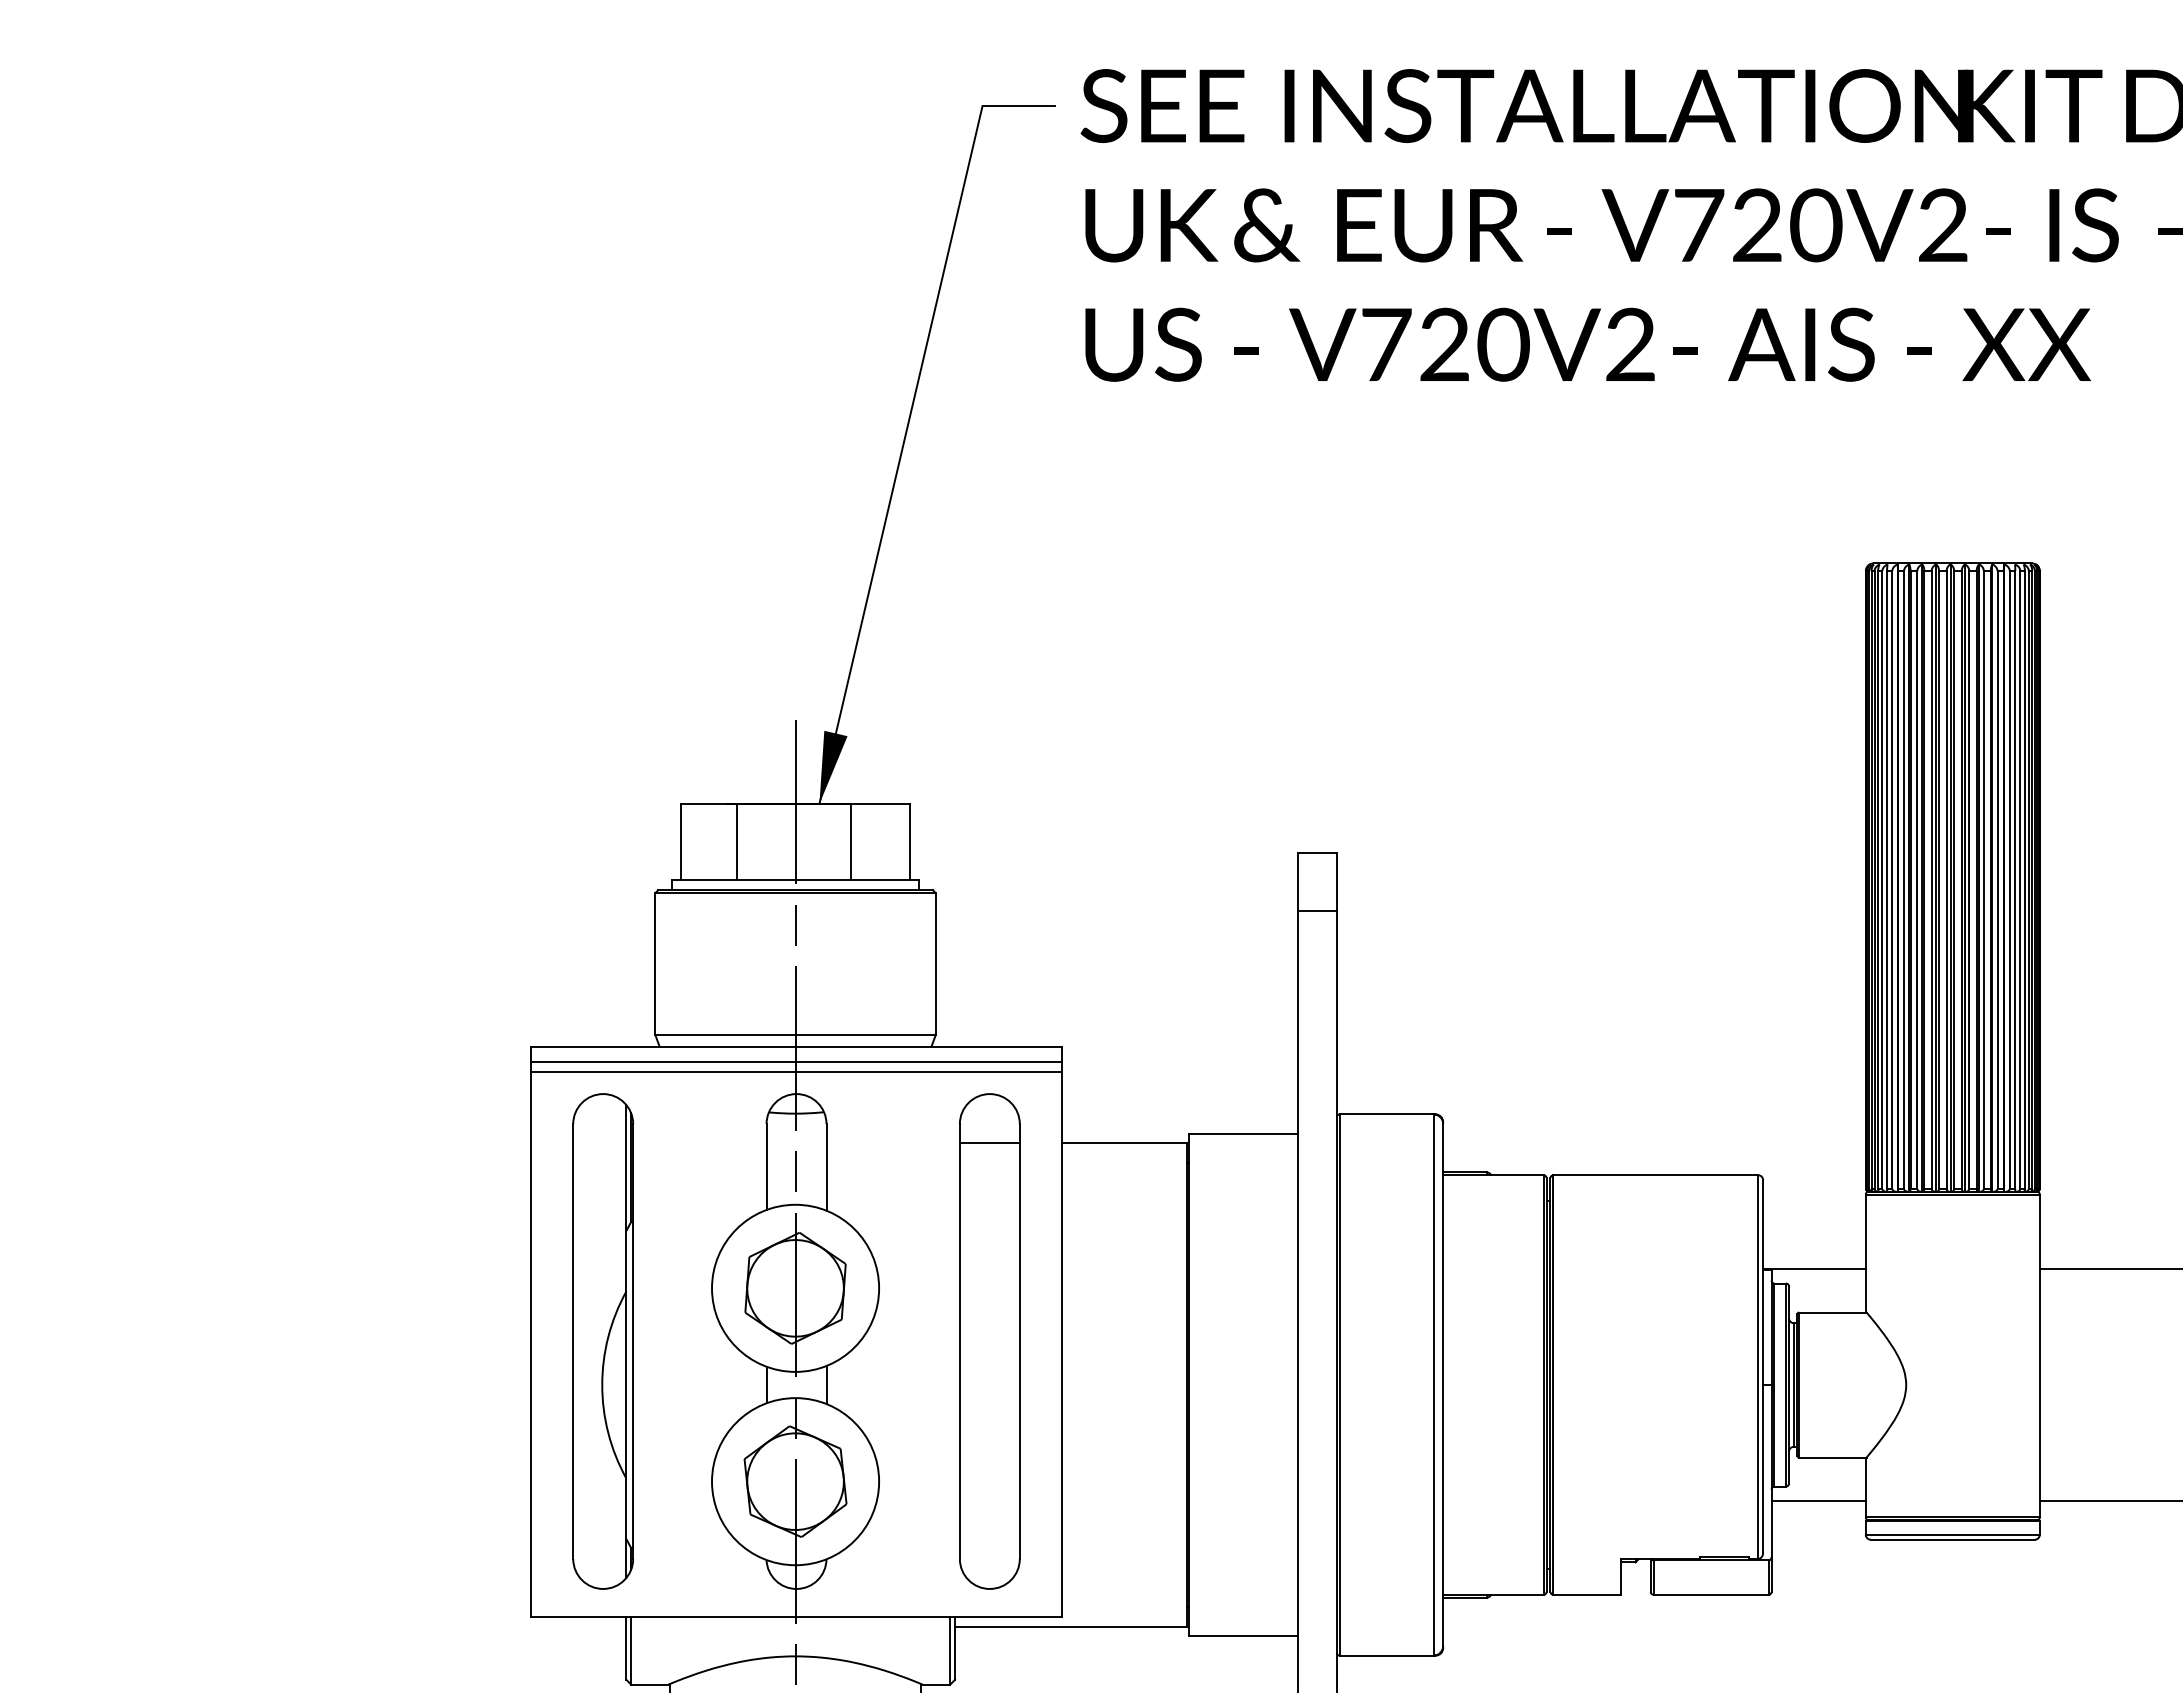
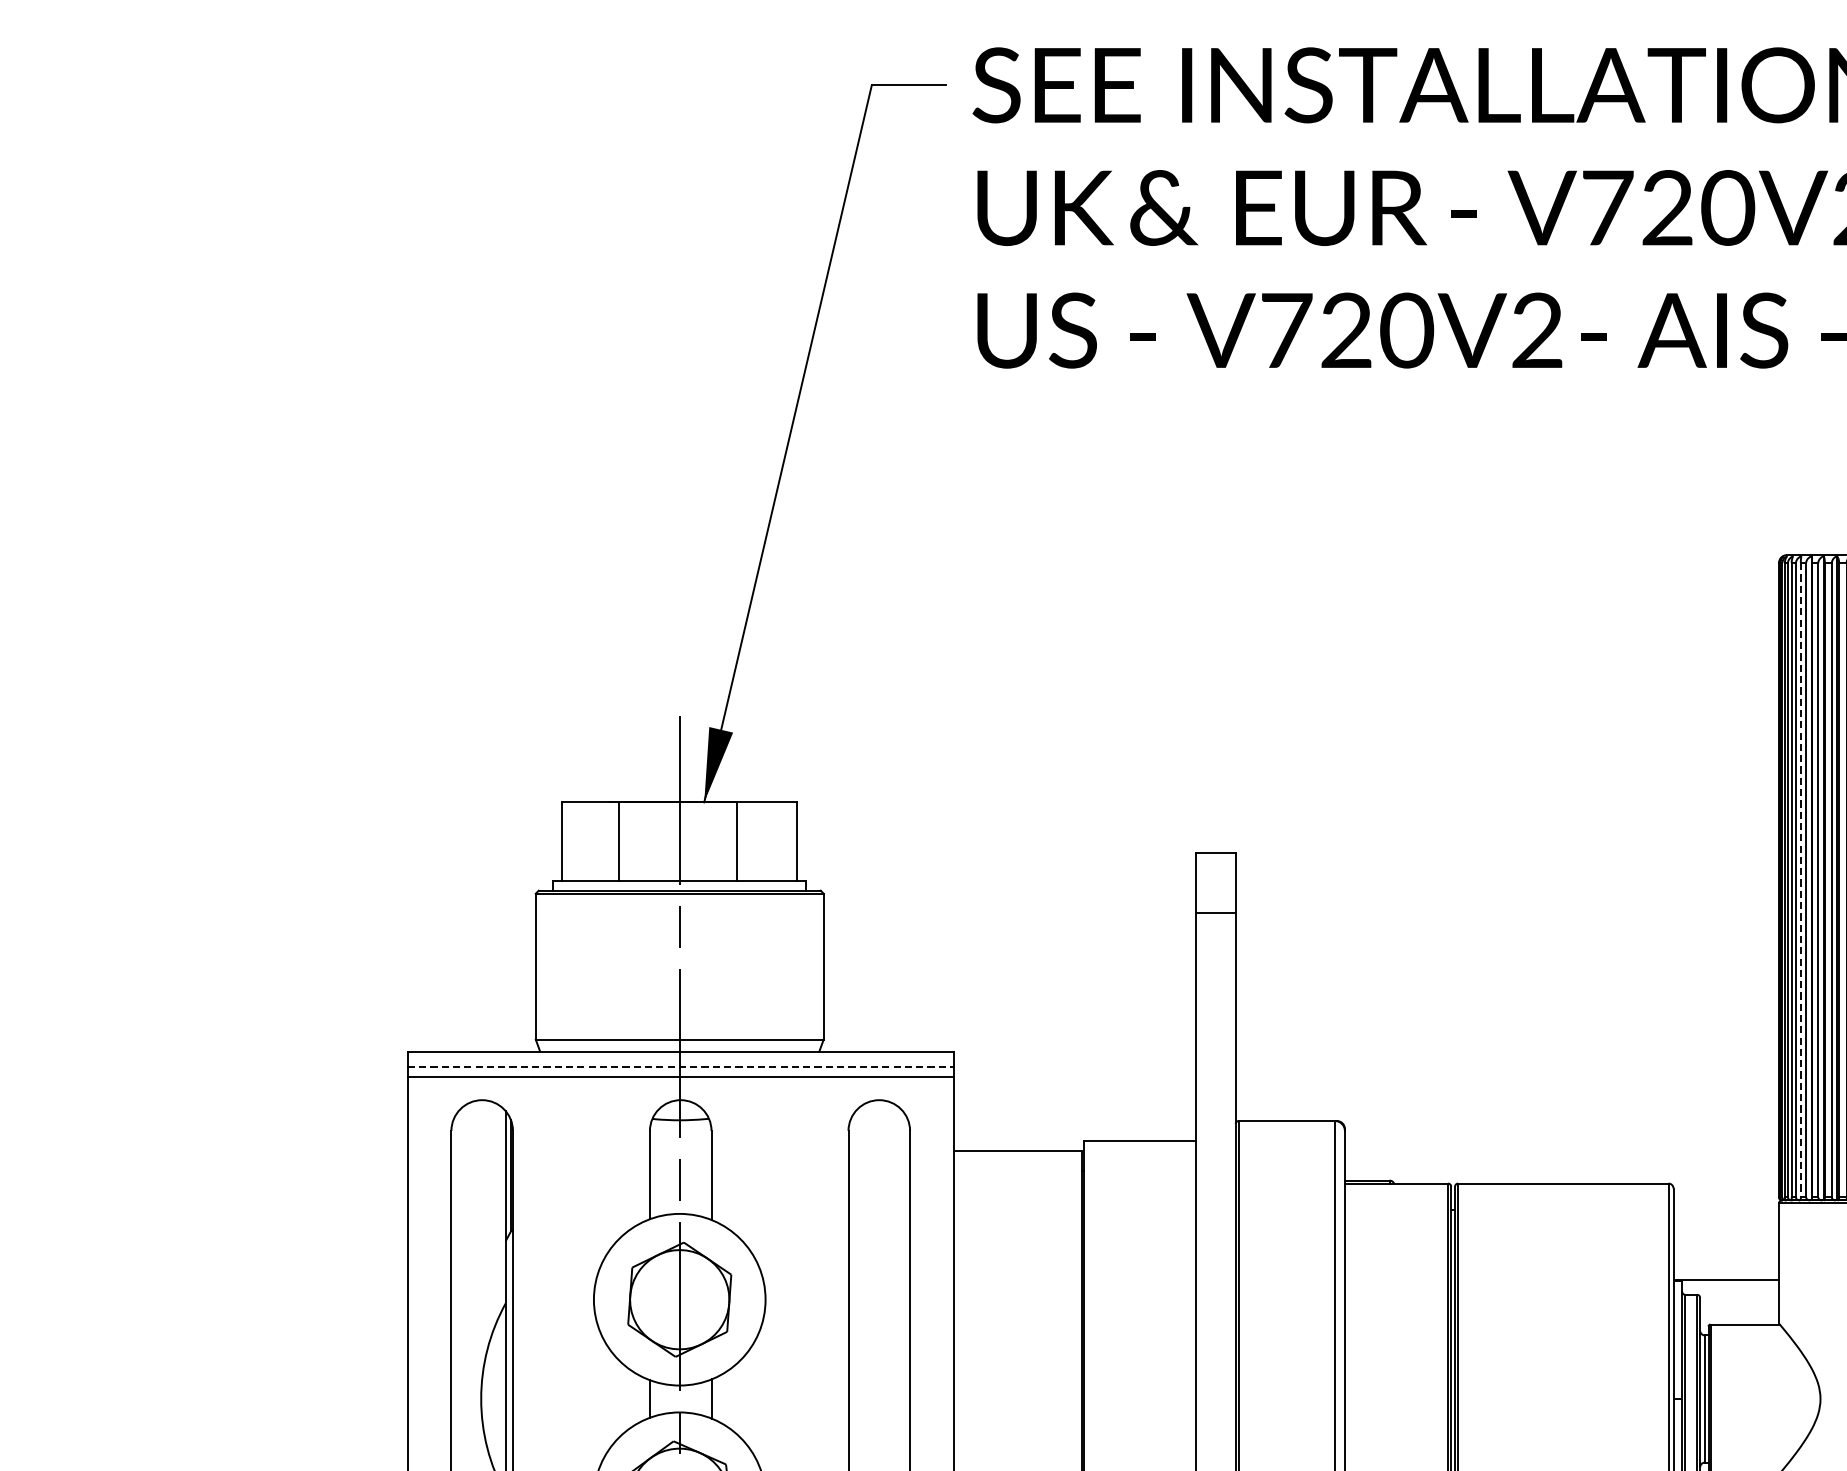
line: (1887, 879) -> (1801, 879), solid -> dashed
line: (796, 1062) -> (680, 1067), solid -> dashed
line: (989, 1143) -> (878, 1150), removed

